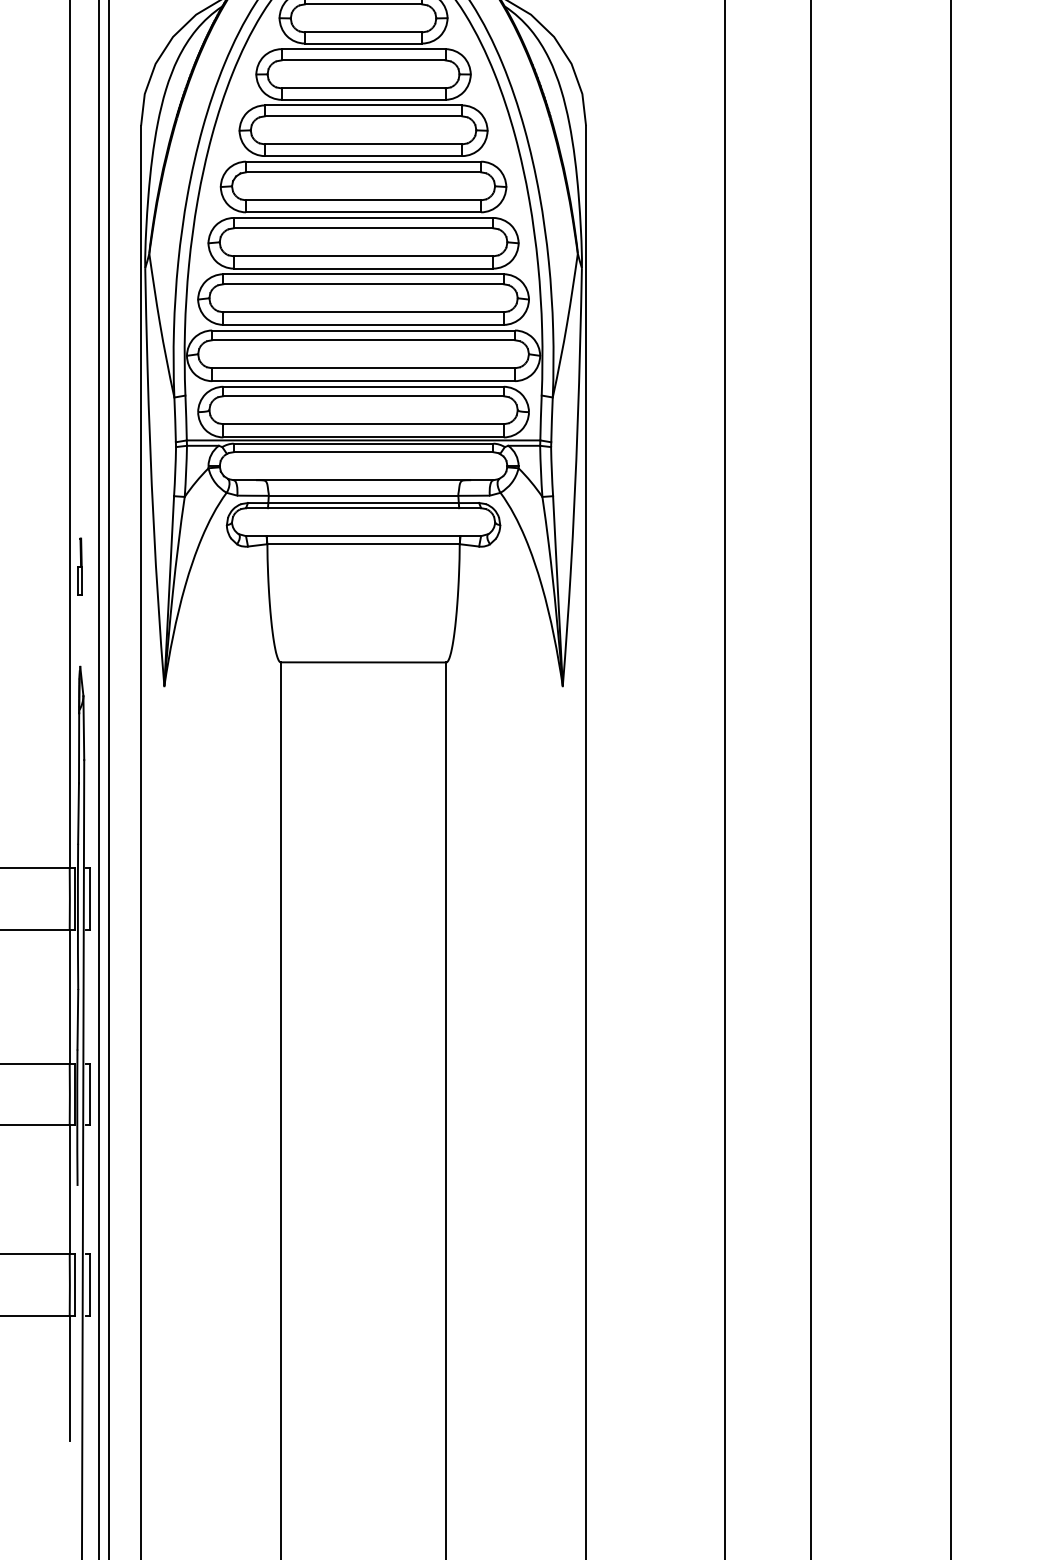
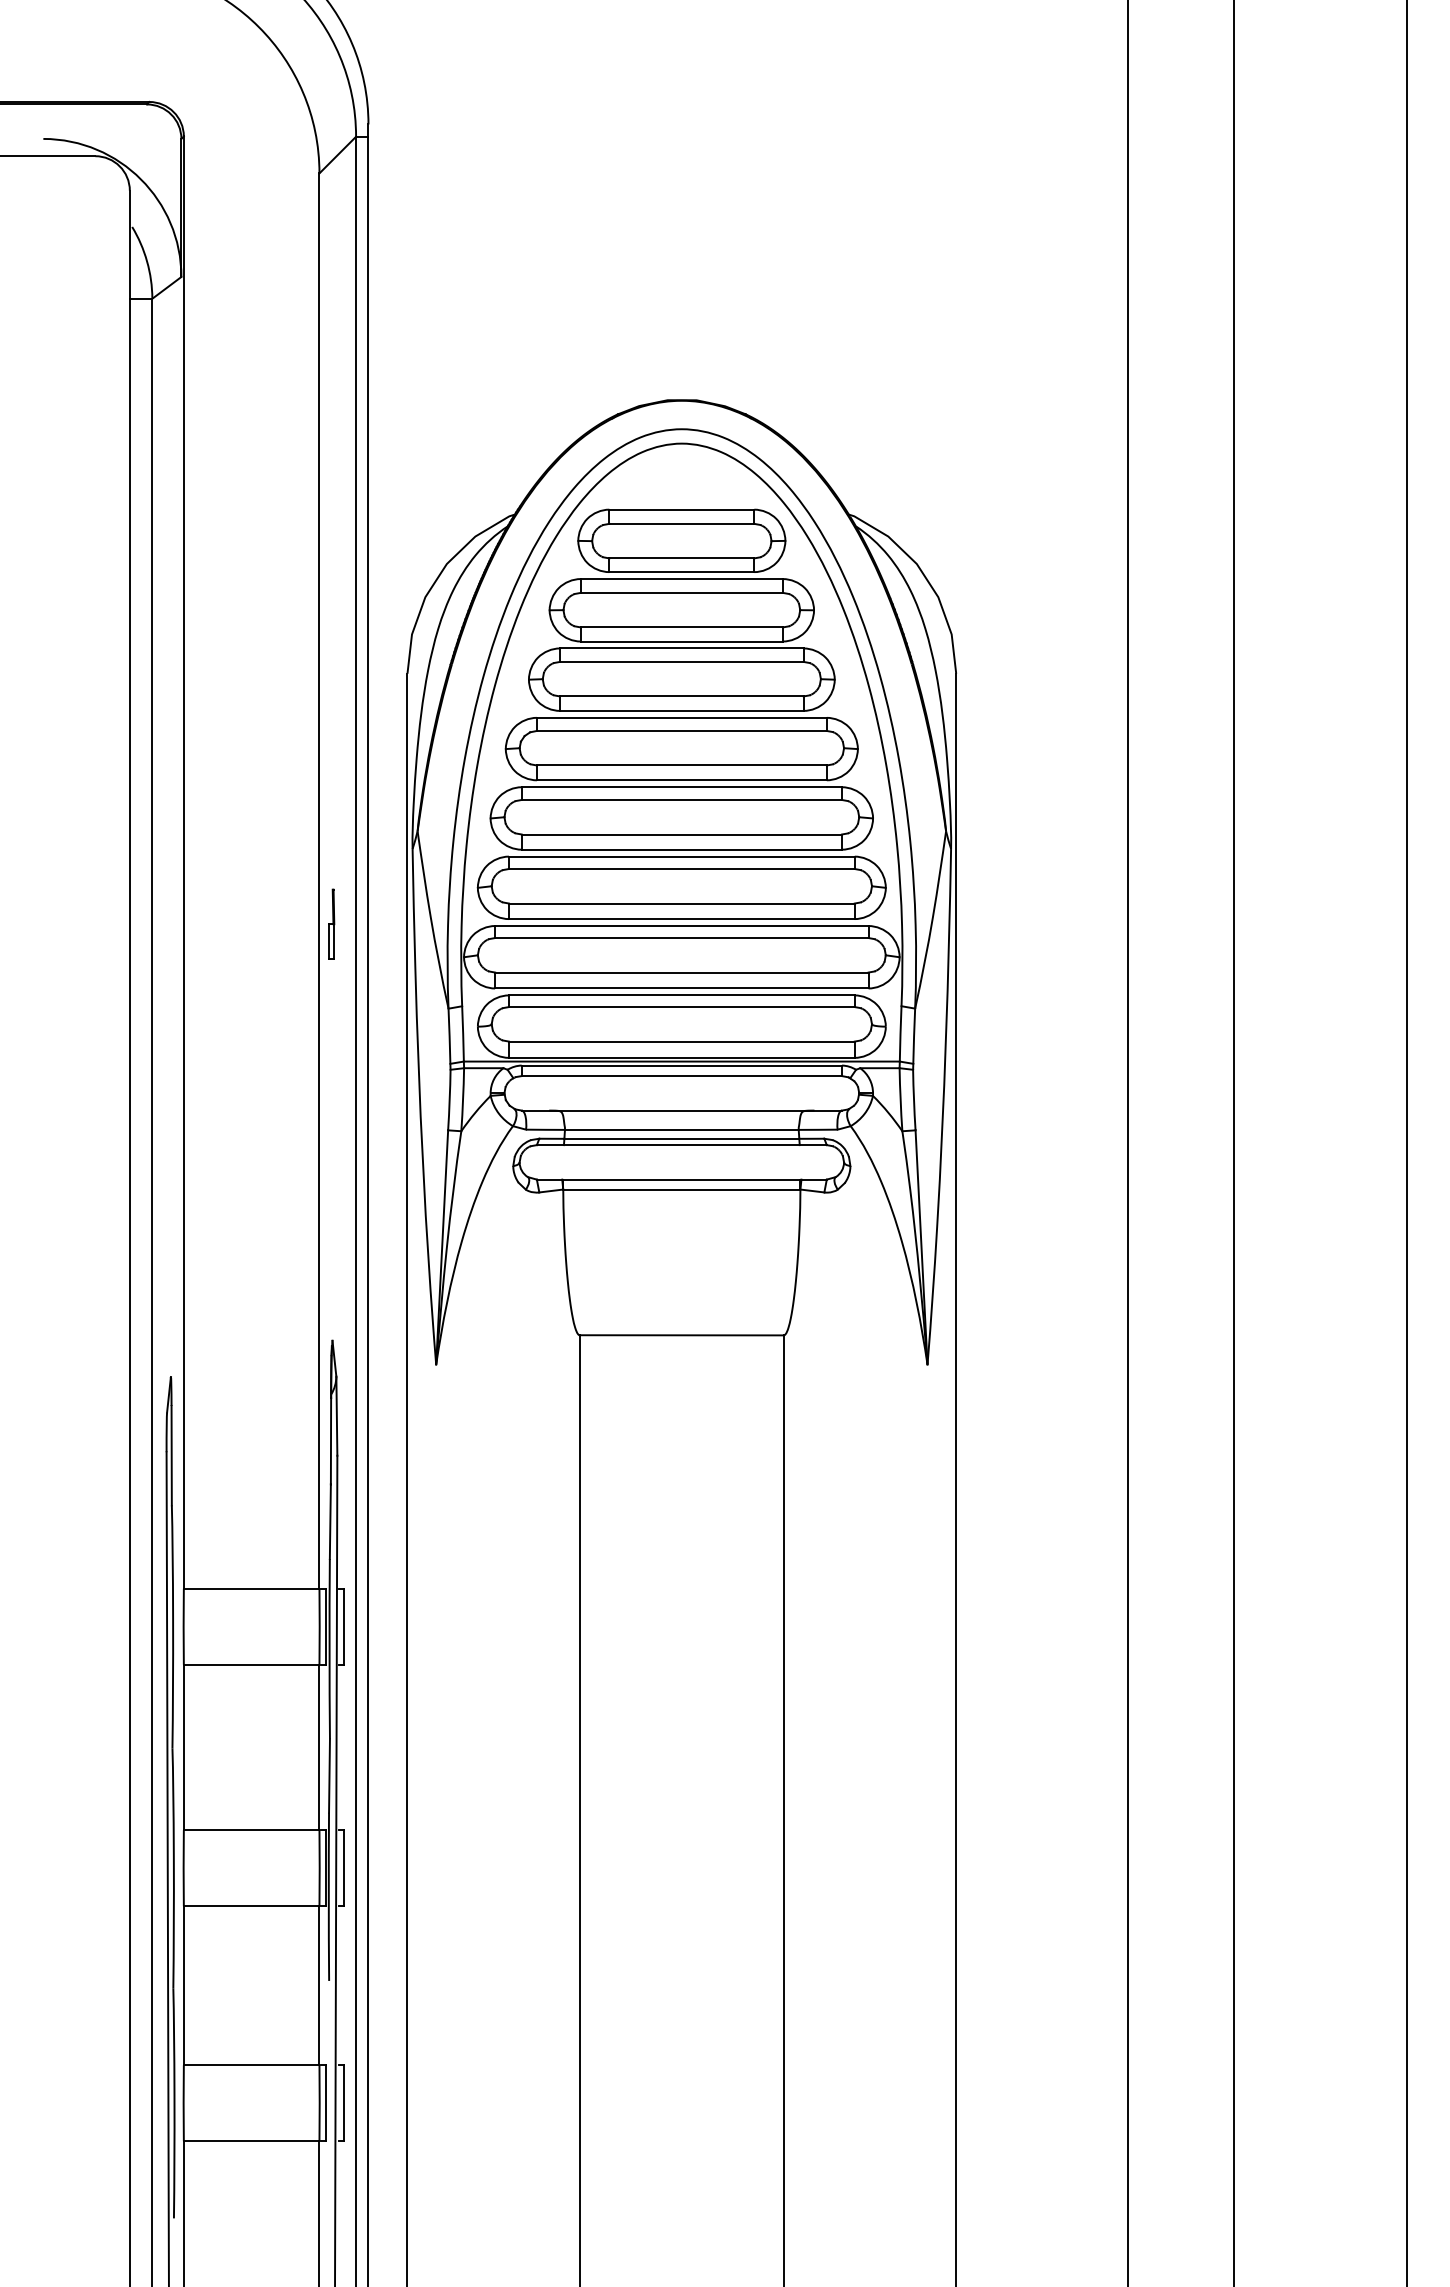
part: (79, 566) -> (331, 923), moved

